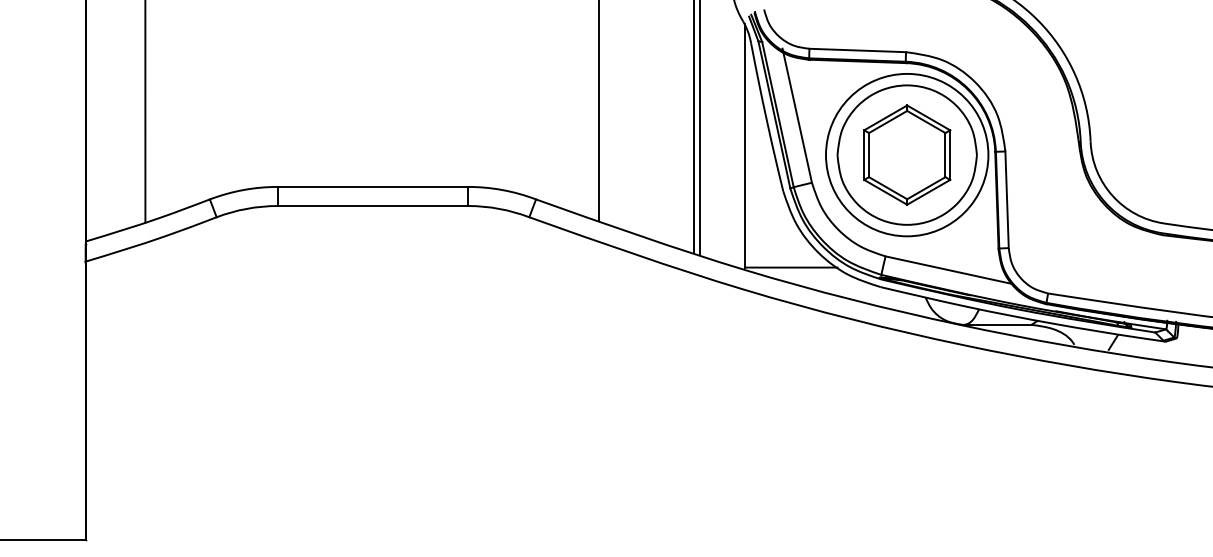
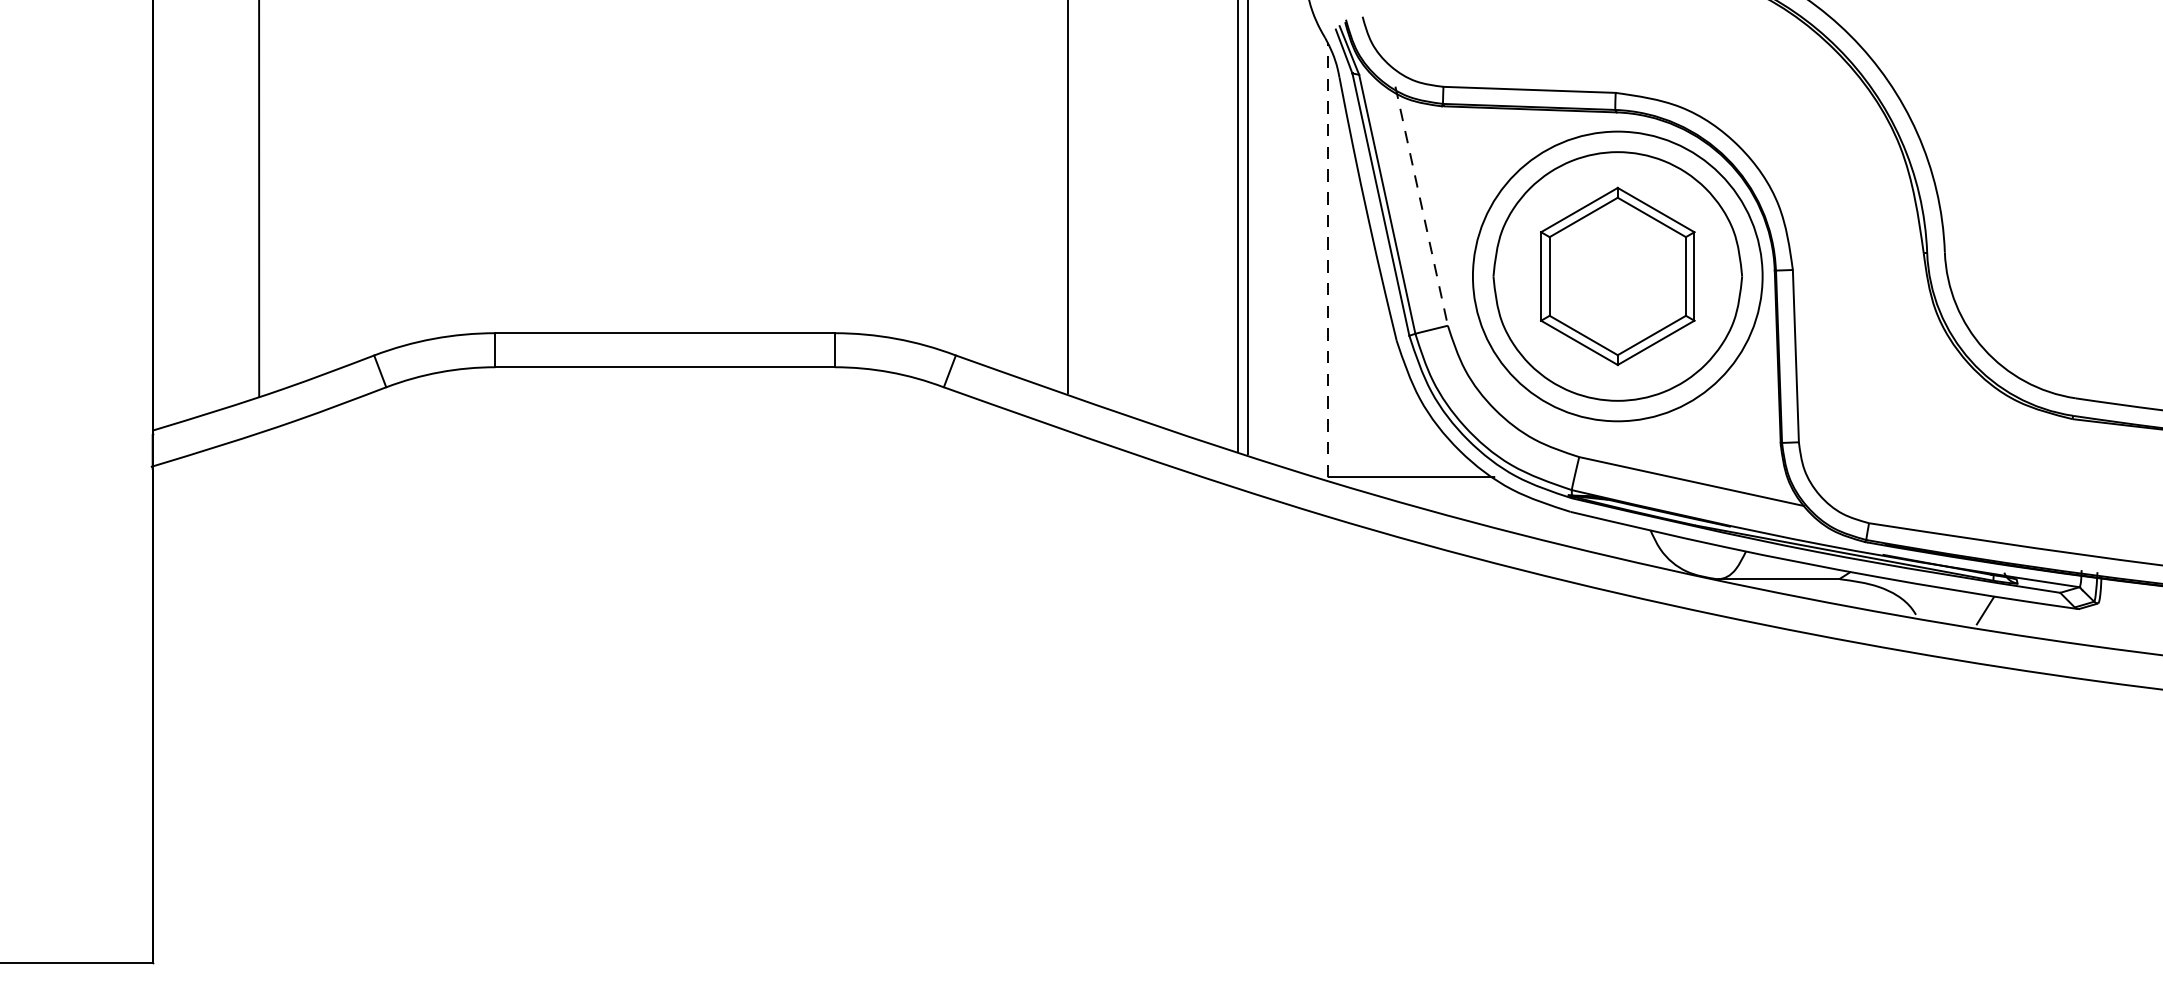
line: (797, 115) -> (1422, 205), solid -> dashed
line: (744, 145) -> (1327, 259), solid -> dashed

